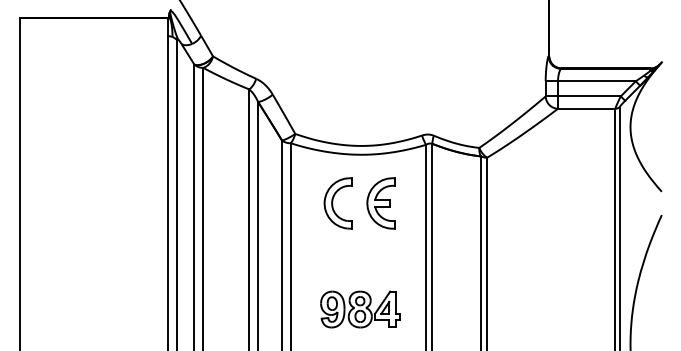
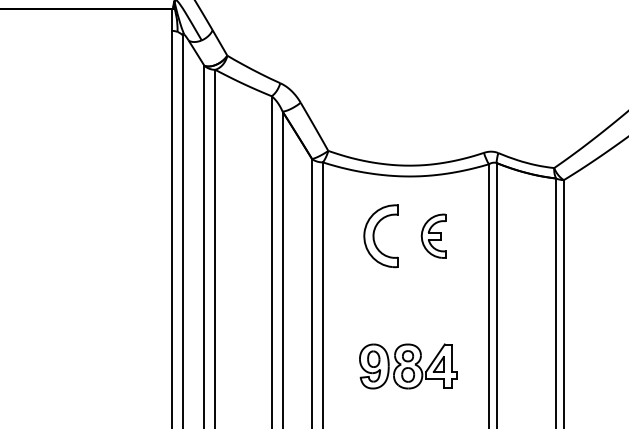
part: (380, 203) -> (432, 236), size x0.7

